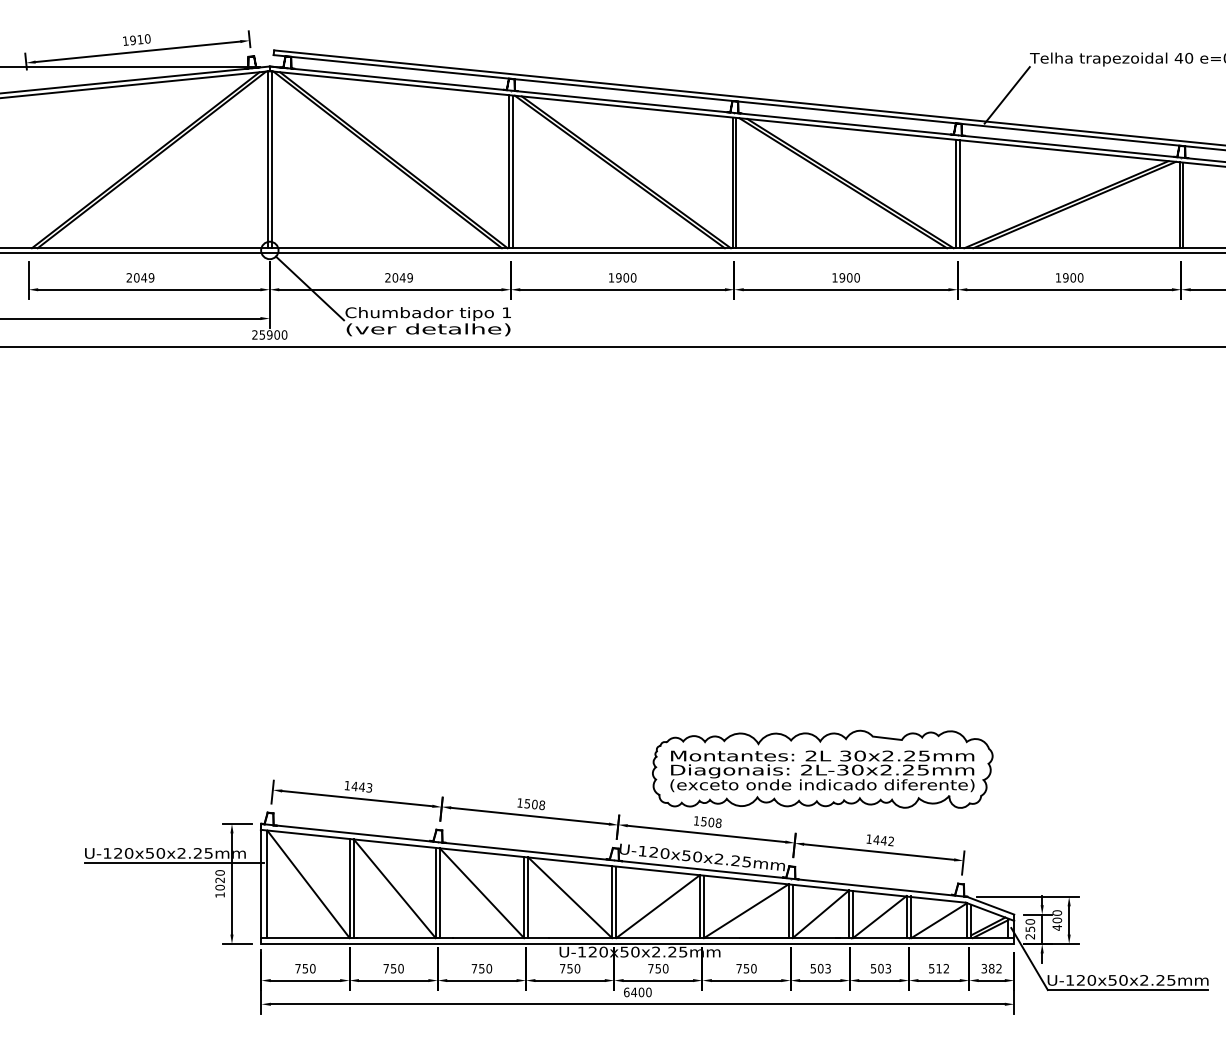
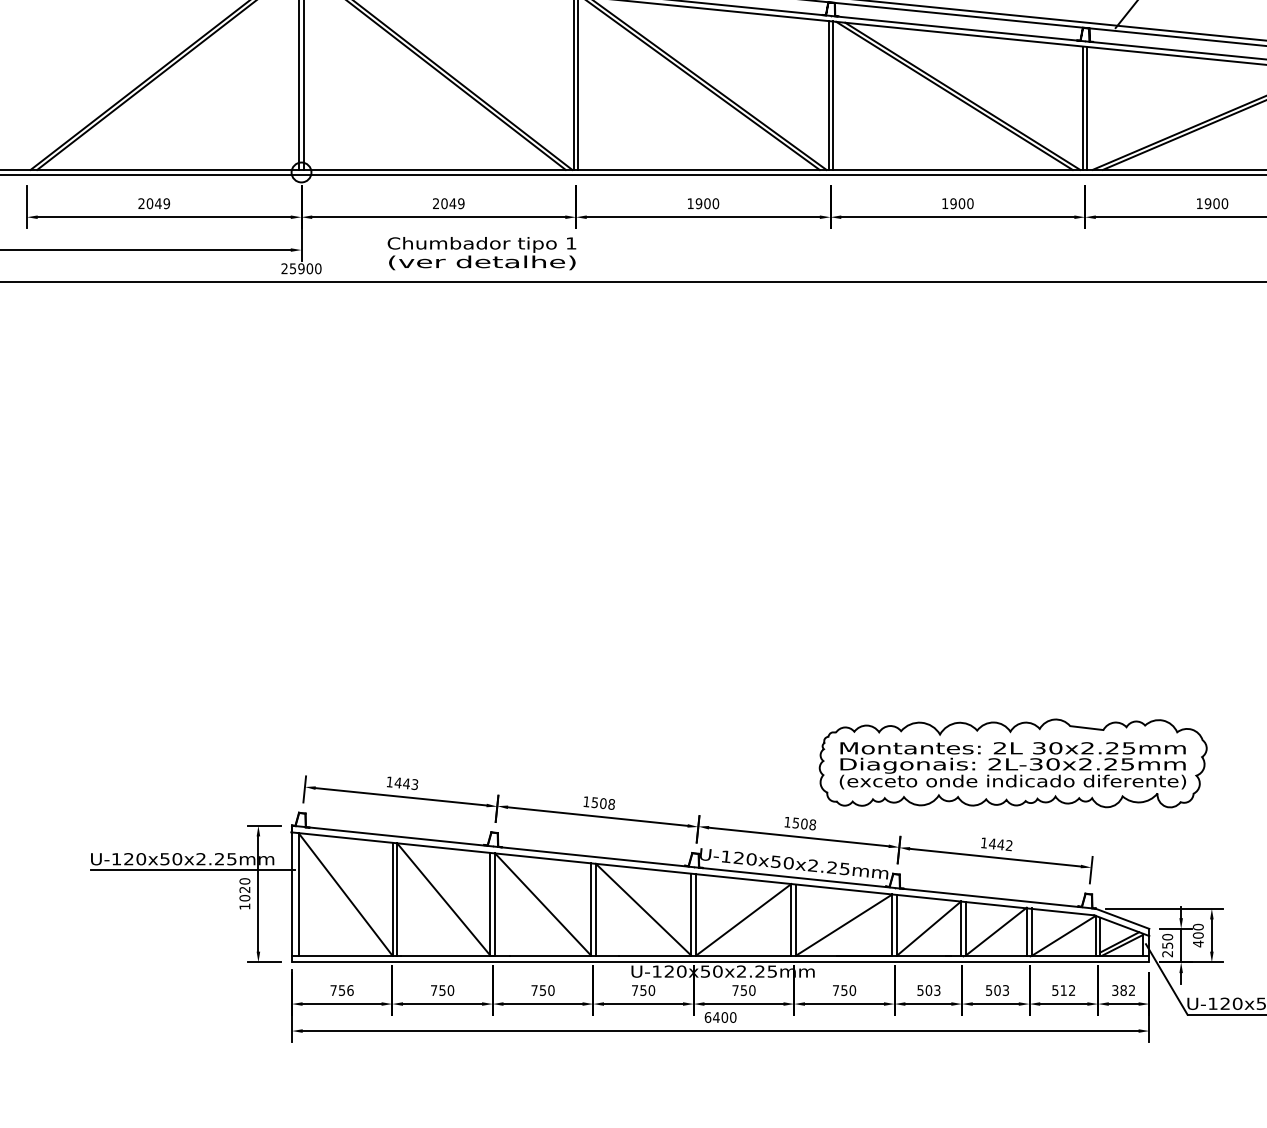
line: (310, 288) -> (347, 215), removed
part: (822, 768) -> (1012, 762), moved
text: (312, 968) -> (350, 990), 750 -> 756

